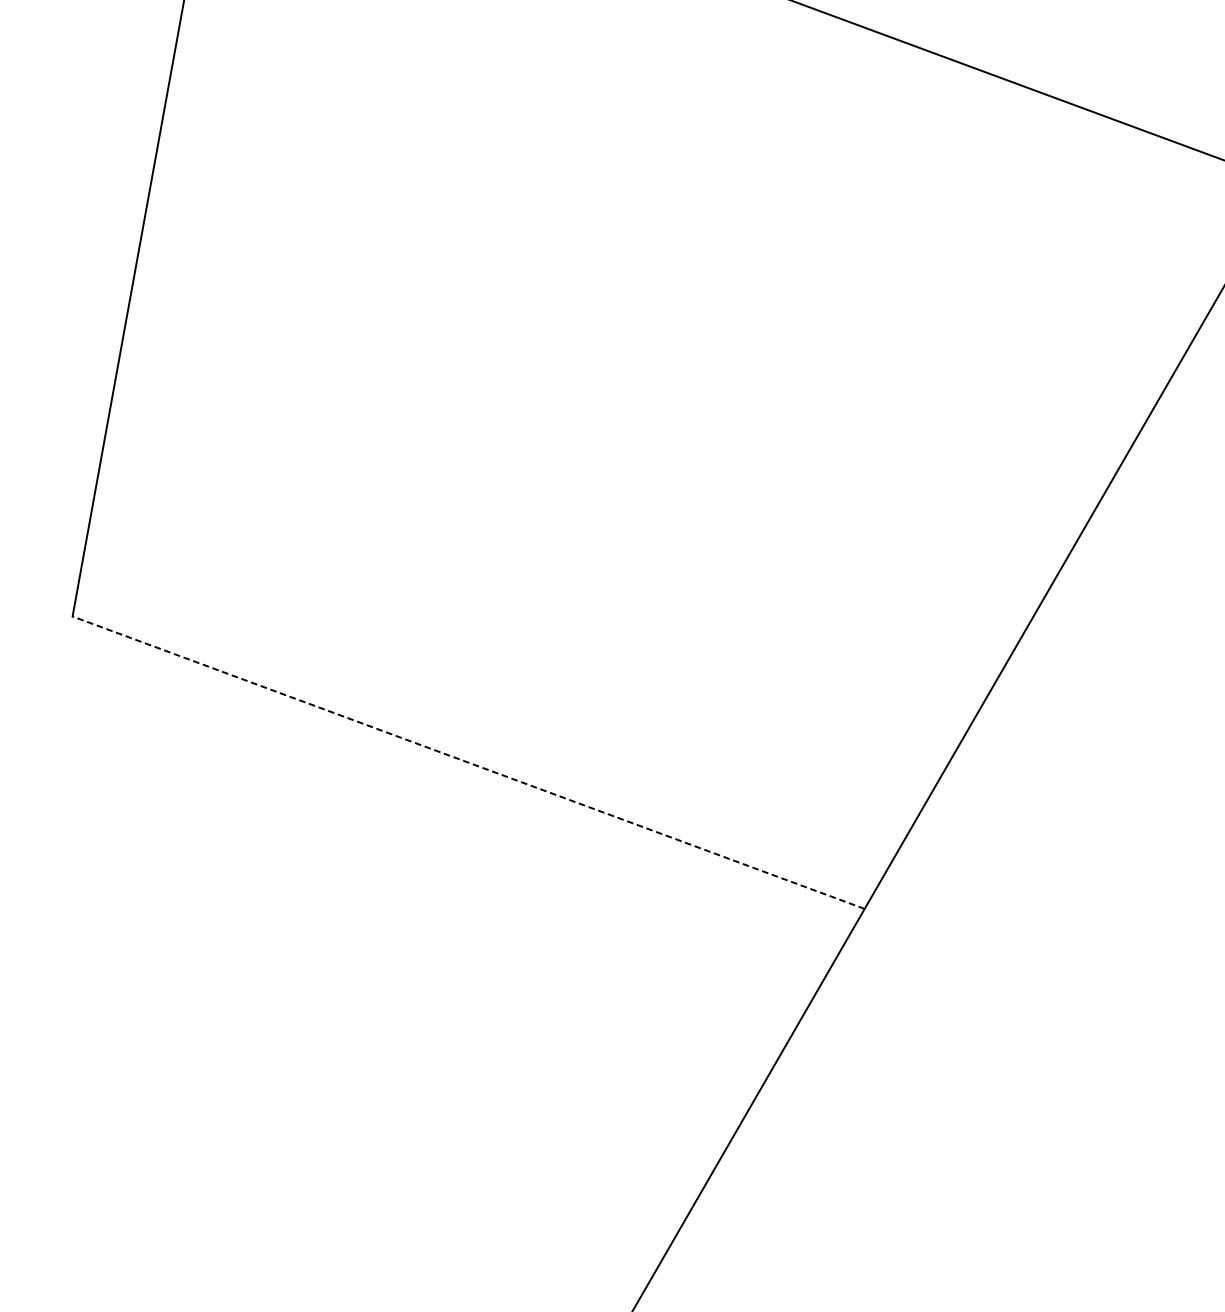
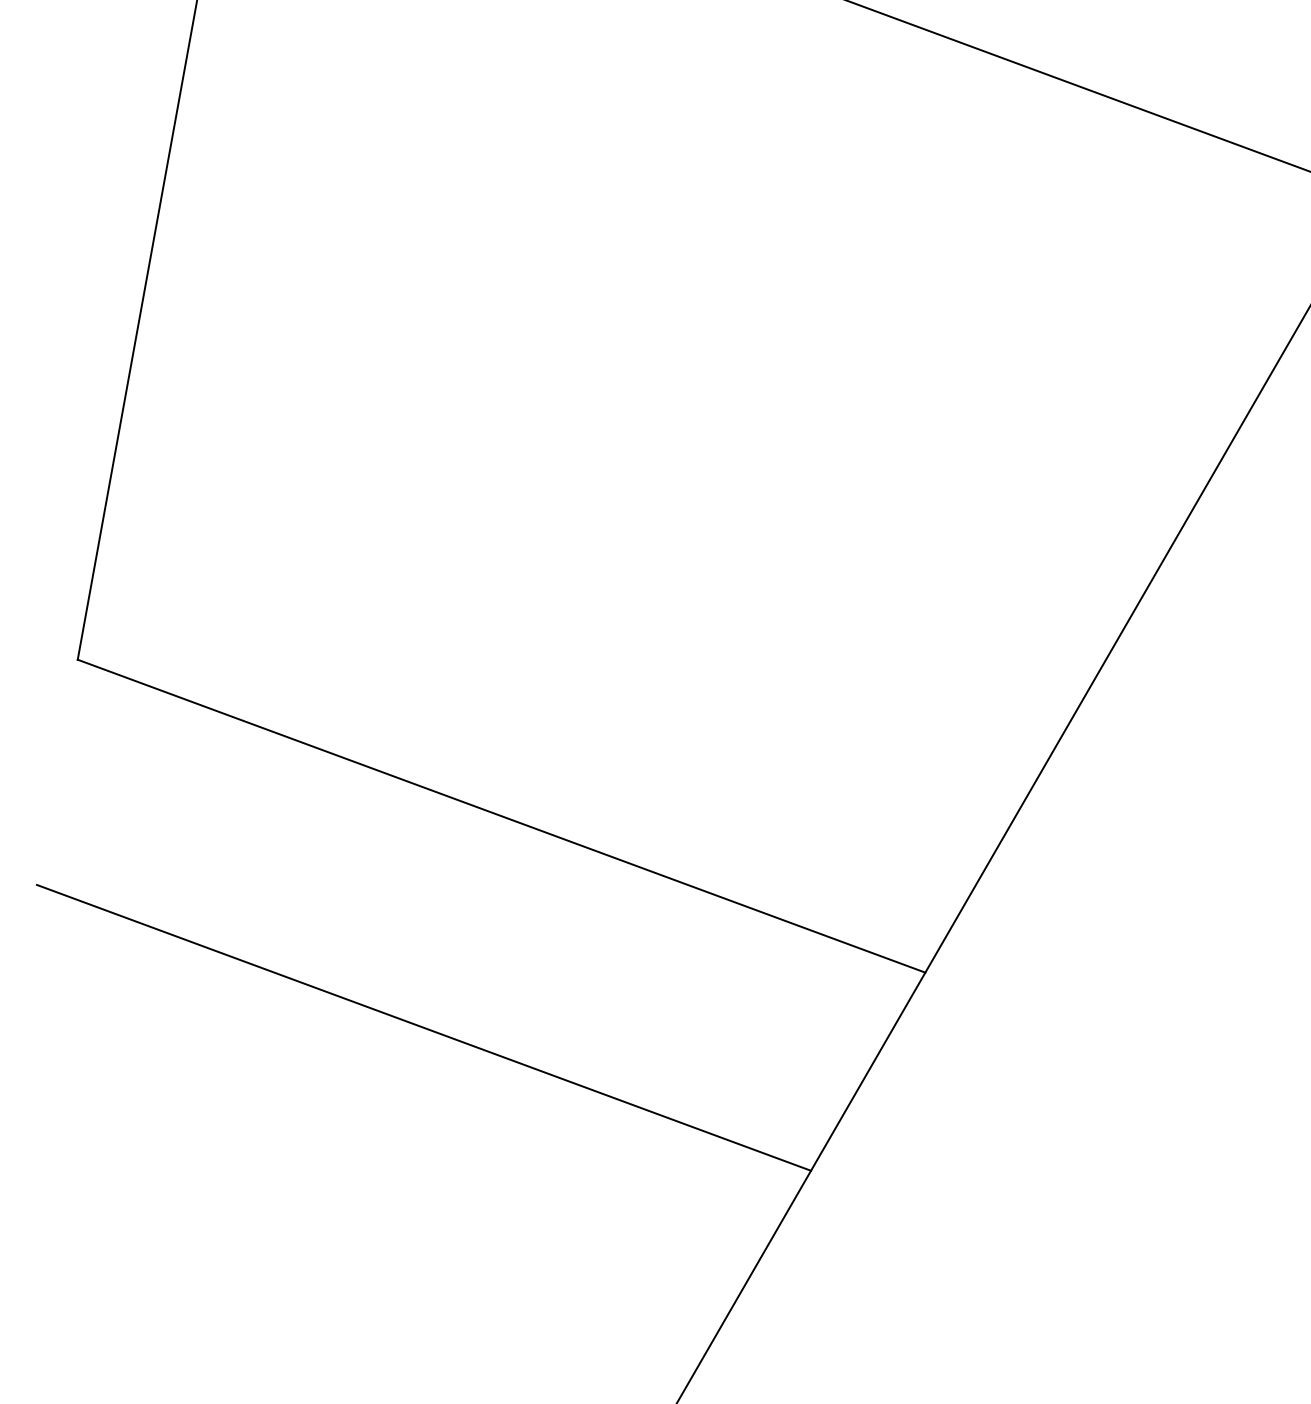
line: (468, 763) -> (501, 816), dashed -> solid
line: (395, 960) -> (423, 1027), added

